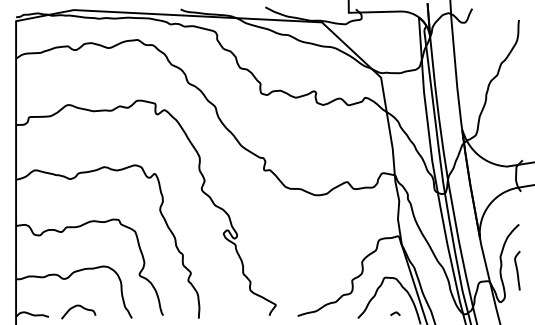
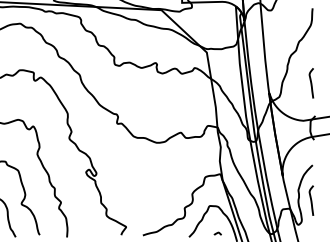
curve: (517, 117) -> (311, 83), added

